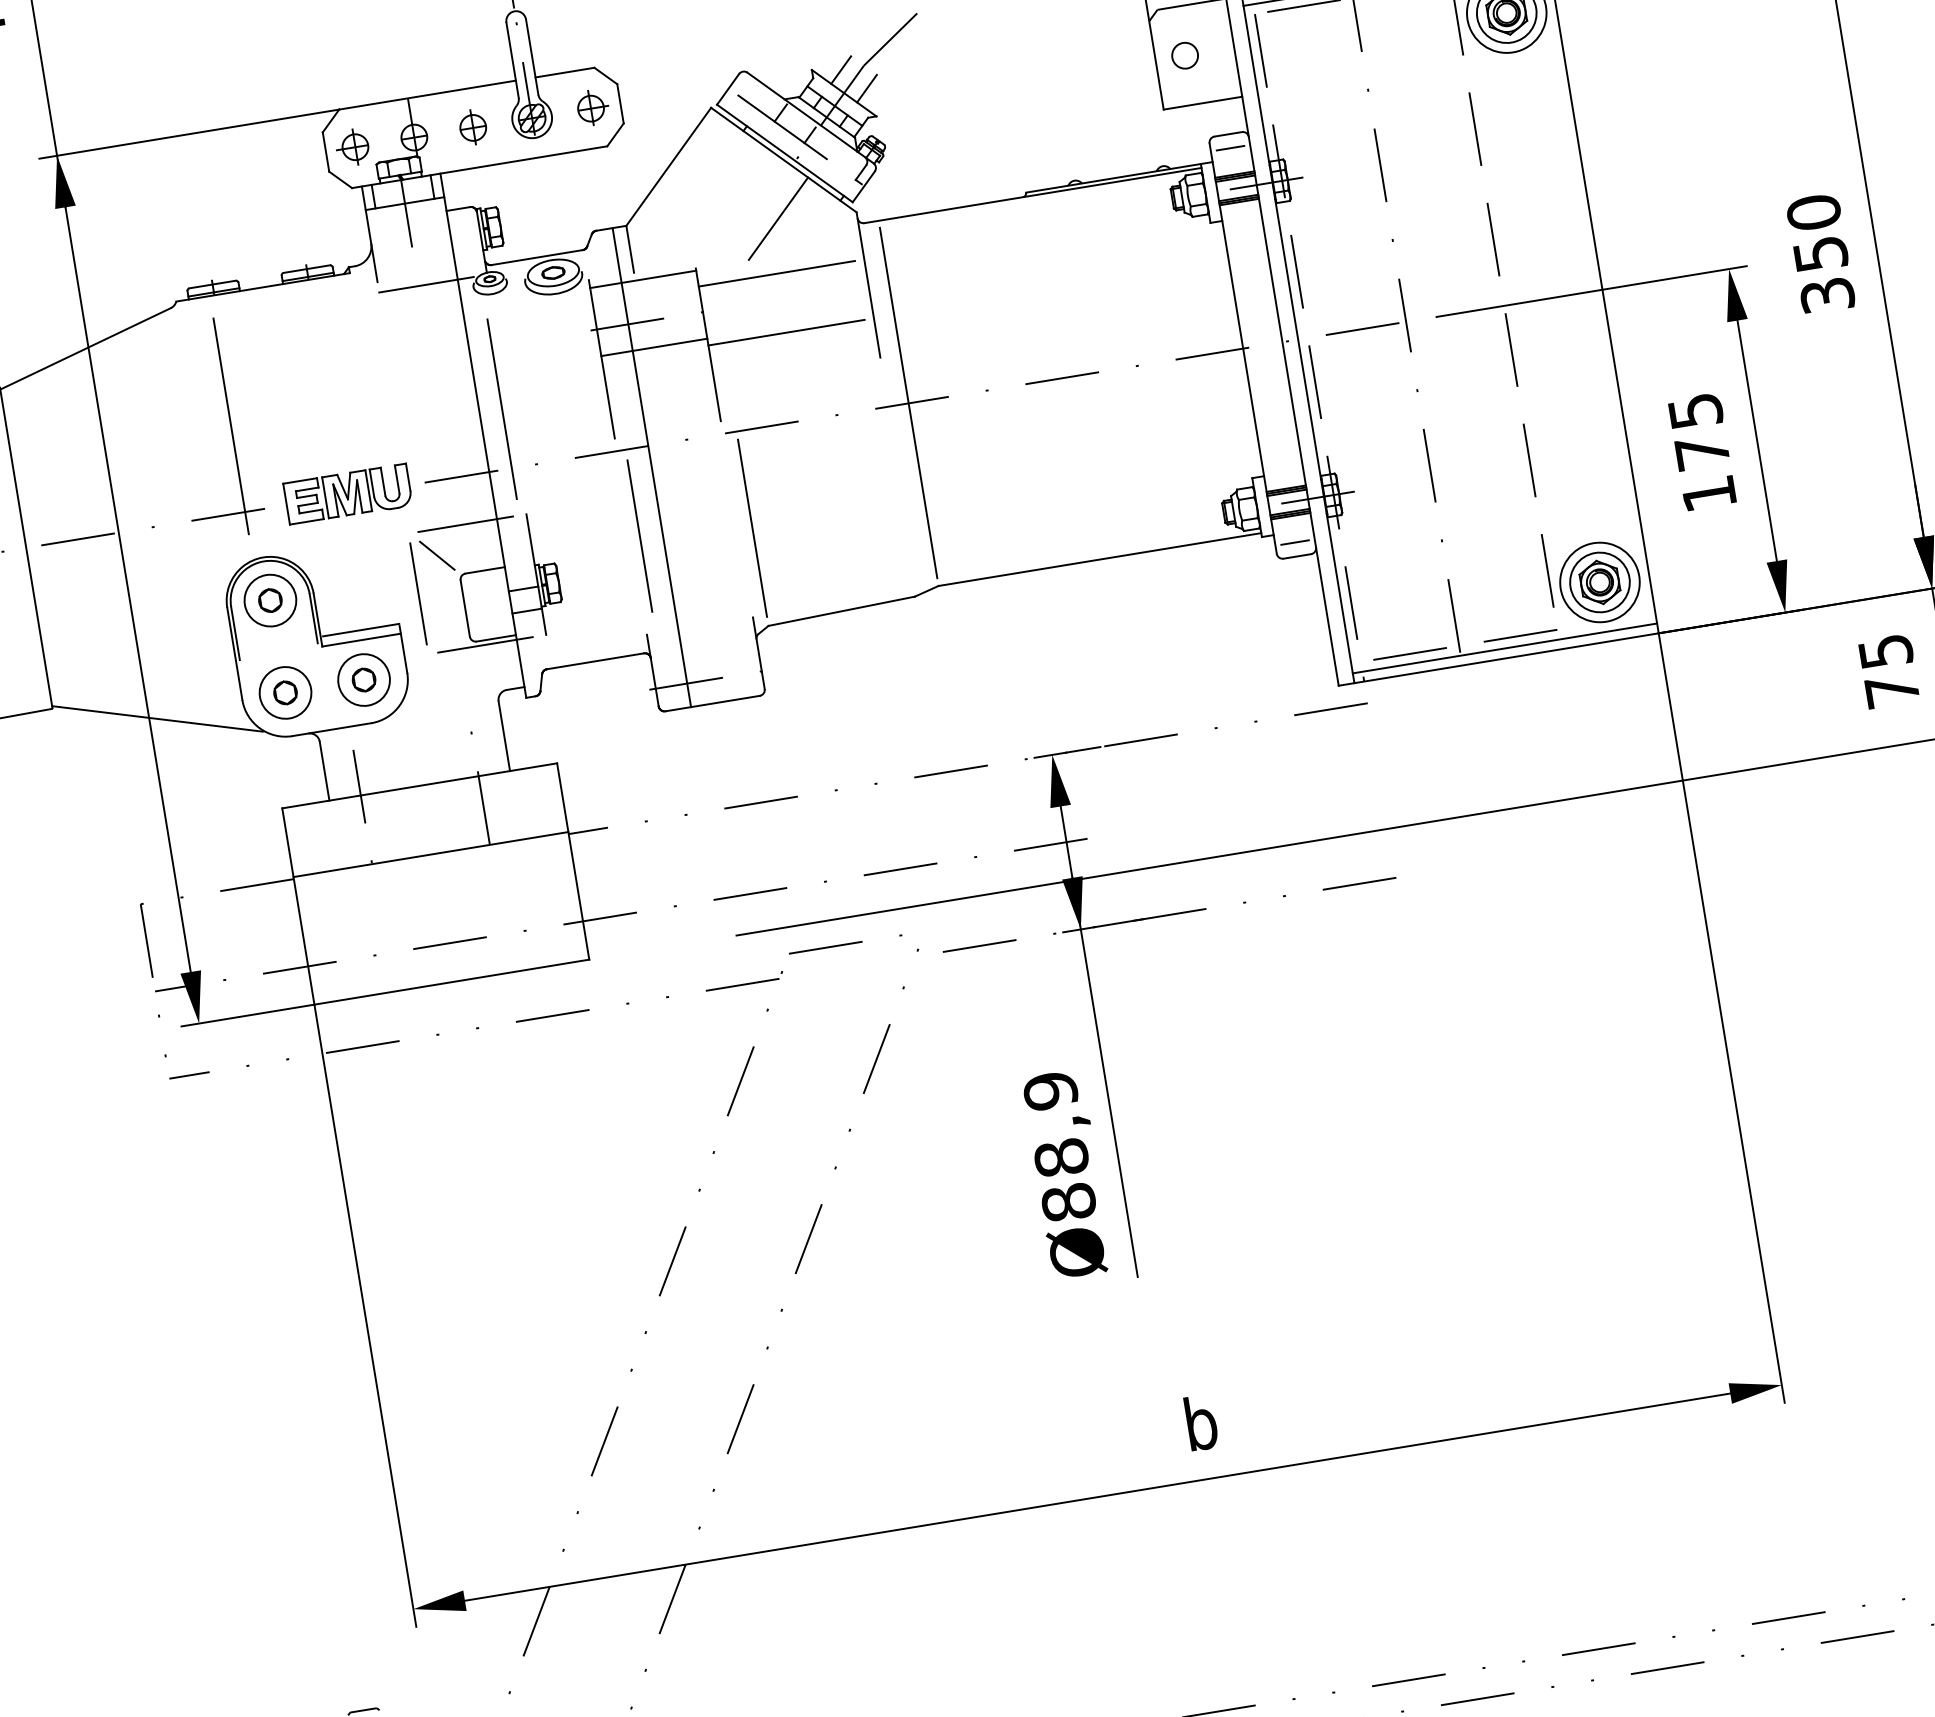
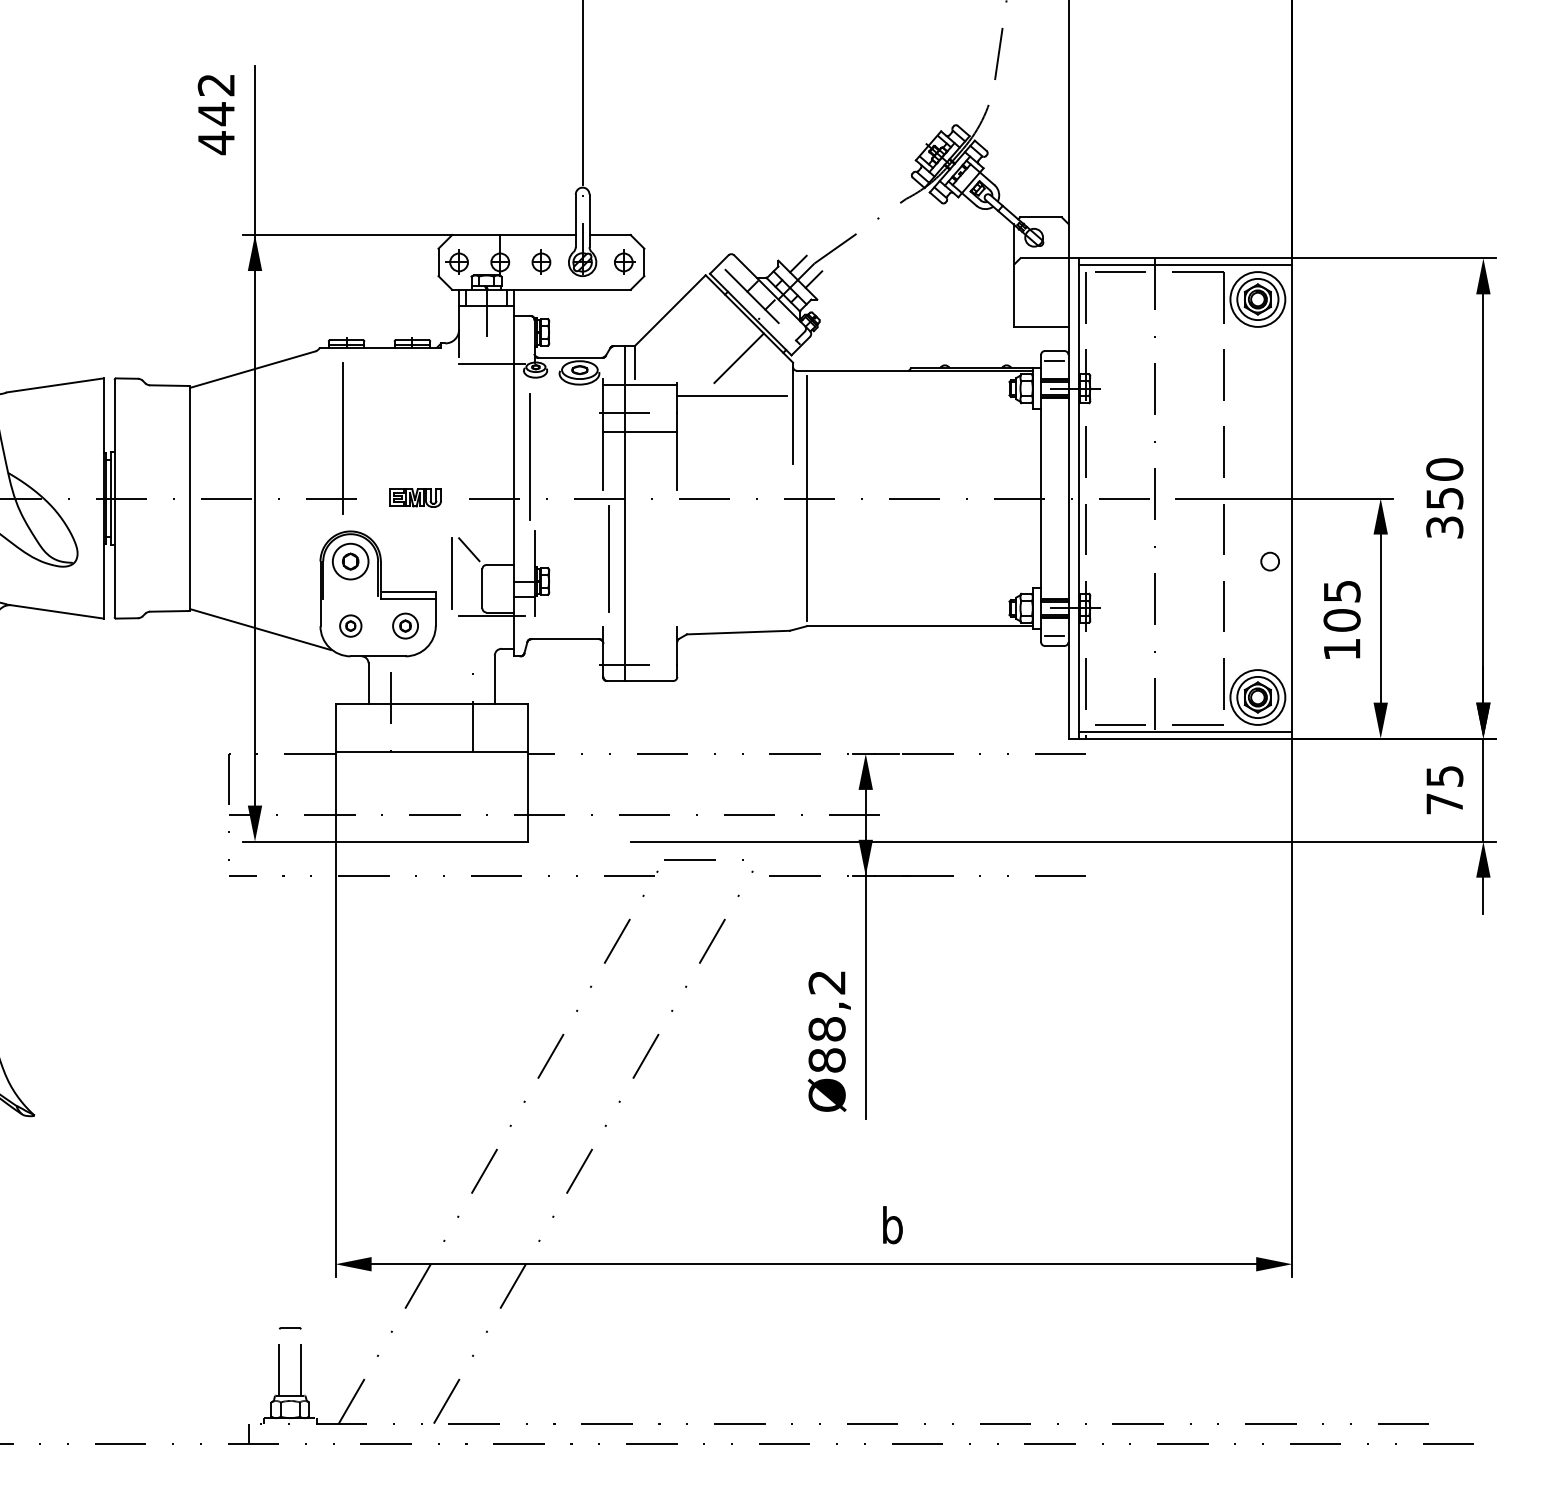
circle: (1184, 55) -> (1269, 561), moved
line: (785, 332) -> (731, 436), removed
text: (1701, 452) -> (1341, 620), 175 -> 105
part: (348, 493) -> (415, 497), size x0.6
line: (466, 524) -> (492, 531), removed
line: (751, 528) -> (686, 566), removed
part: (363, 679) -> (405, 625), size x0.7
part: (285, 692) -> (350, 625), size x0.6
text: (1049, 1091) -> (826, 982), Ø88,9 -> Ø88,2

